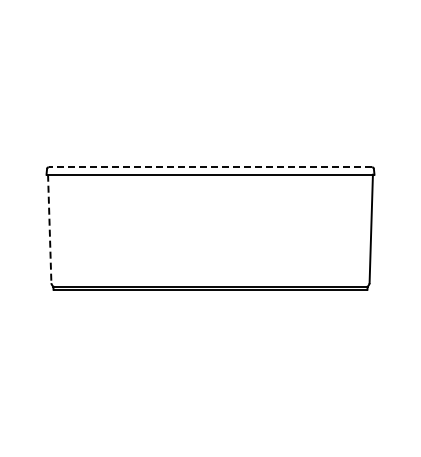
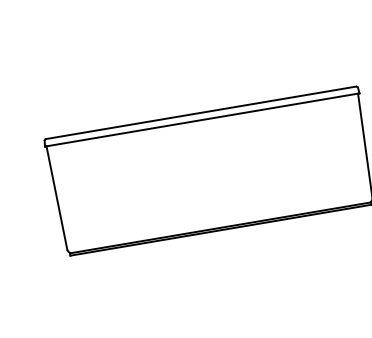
line: (210, 167) -> (201, 113), dashed -> solid
line: (49, 229) -> (56, 198), dashed -> solid

